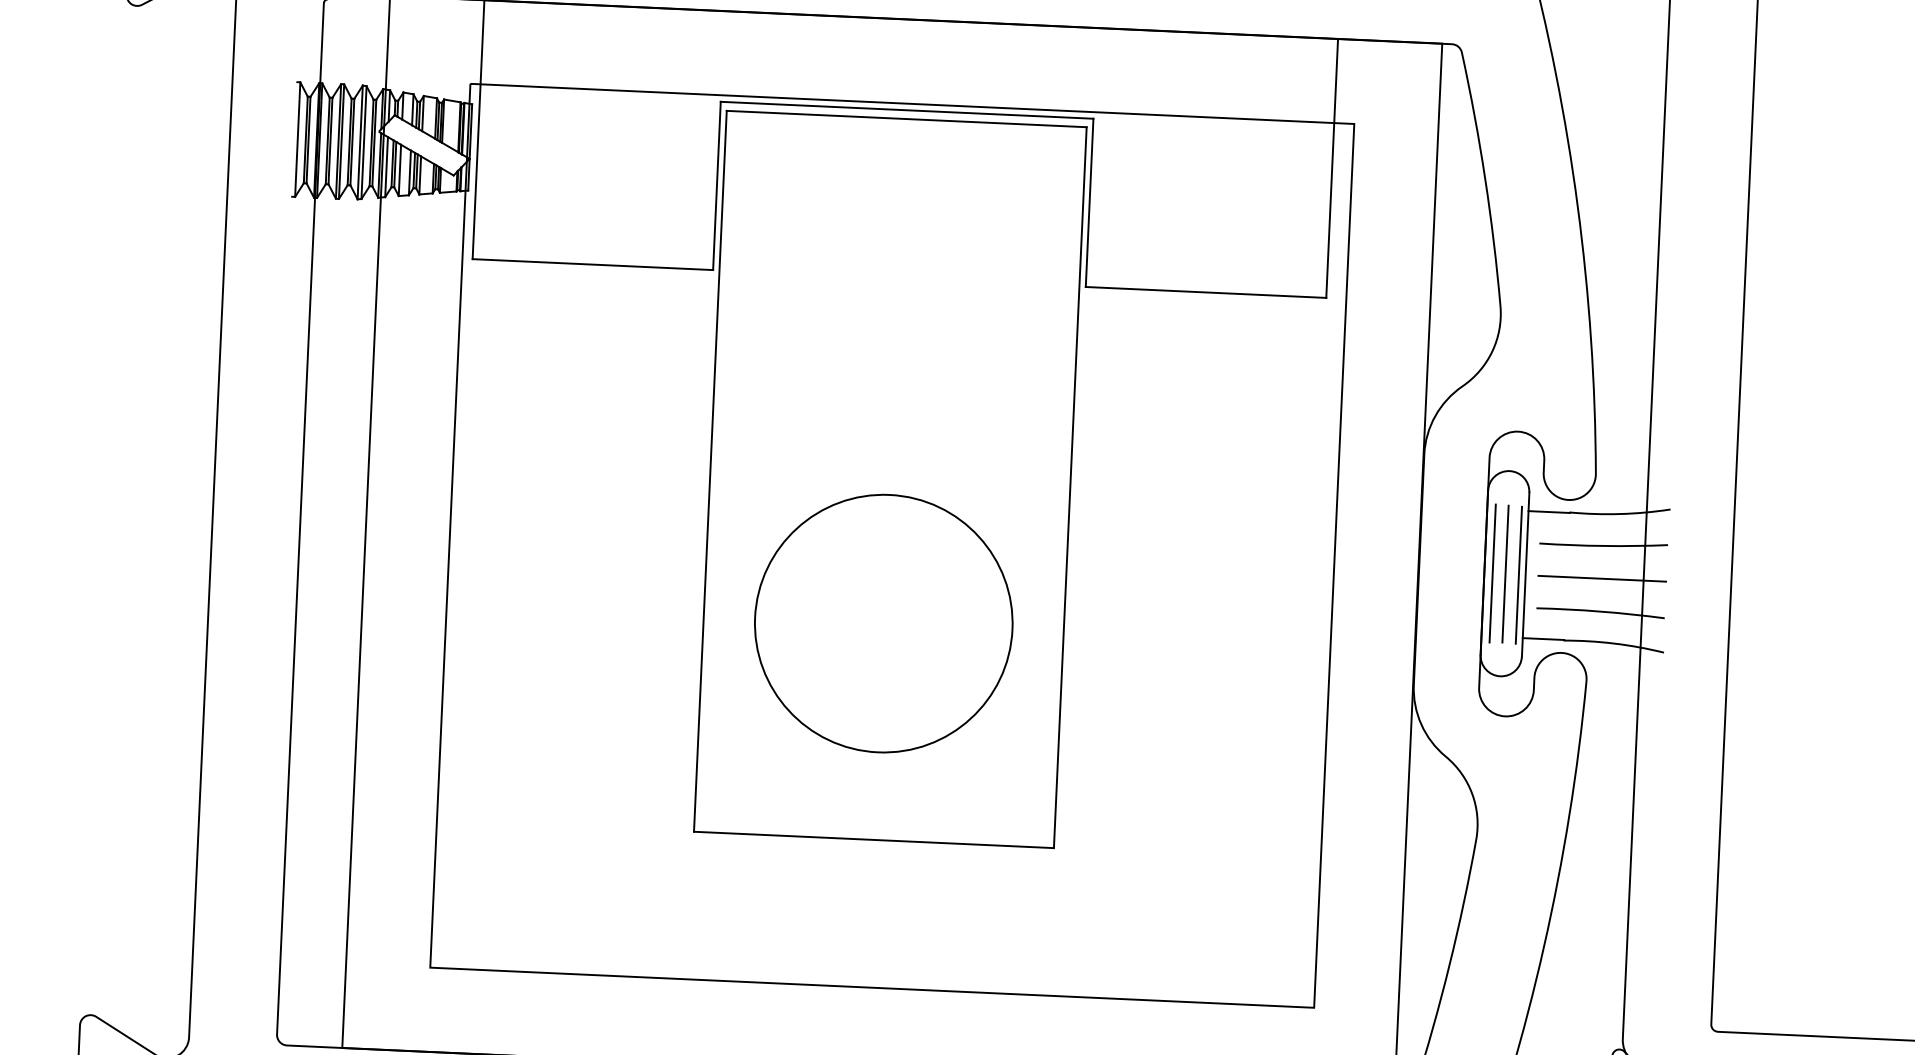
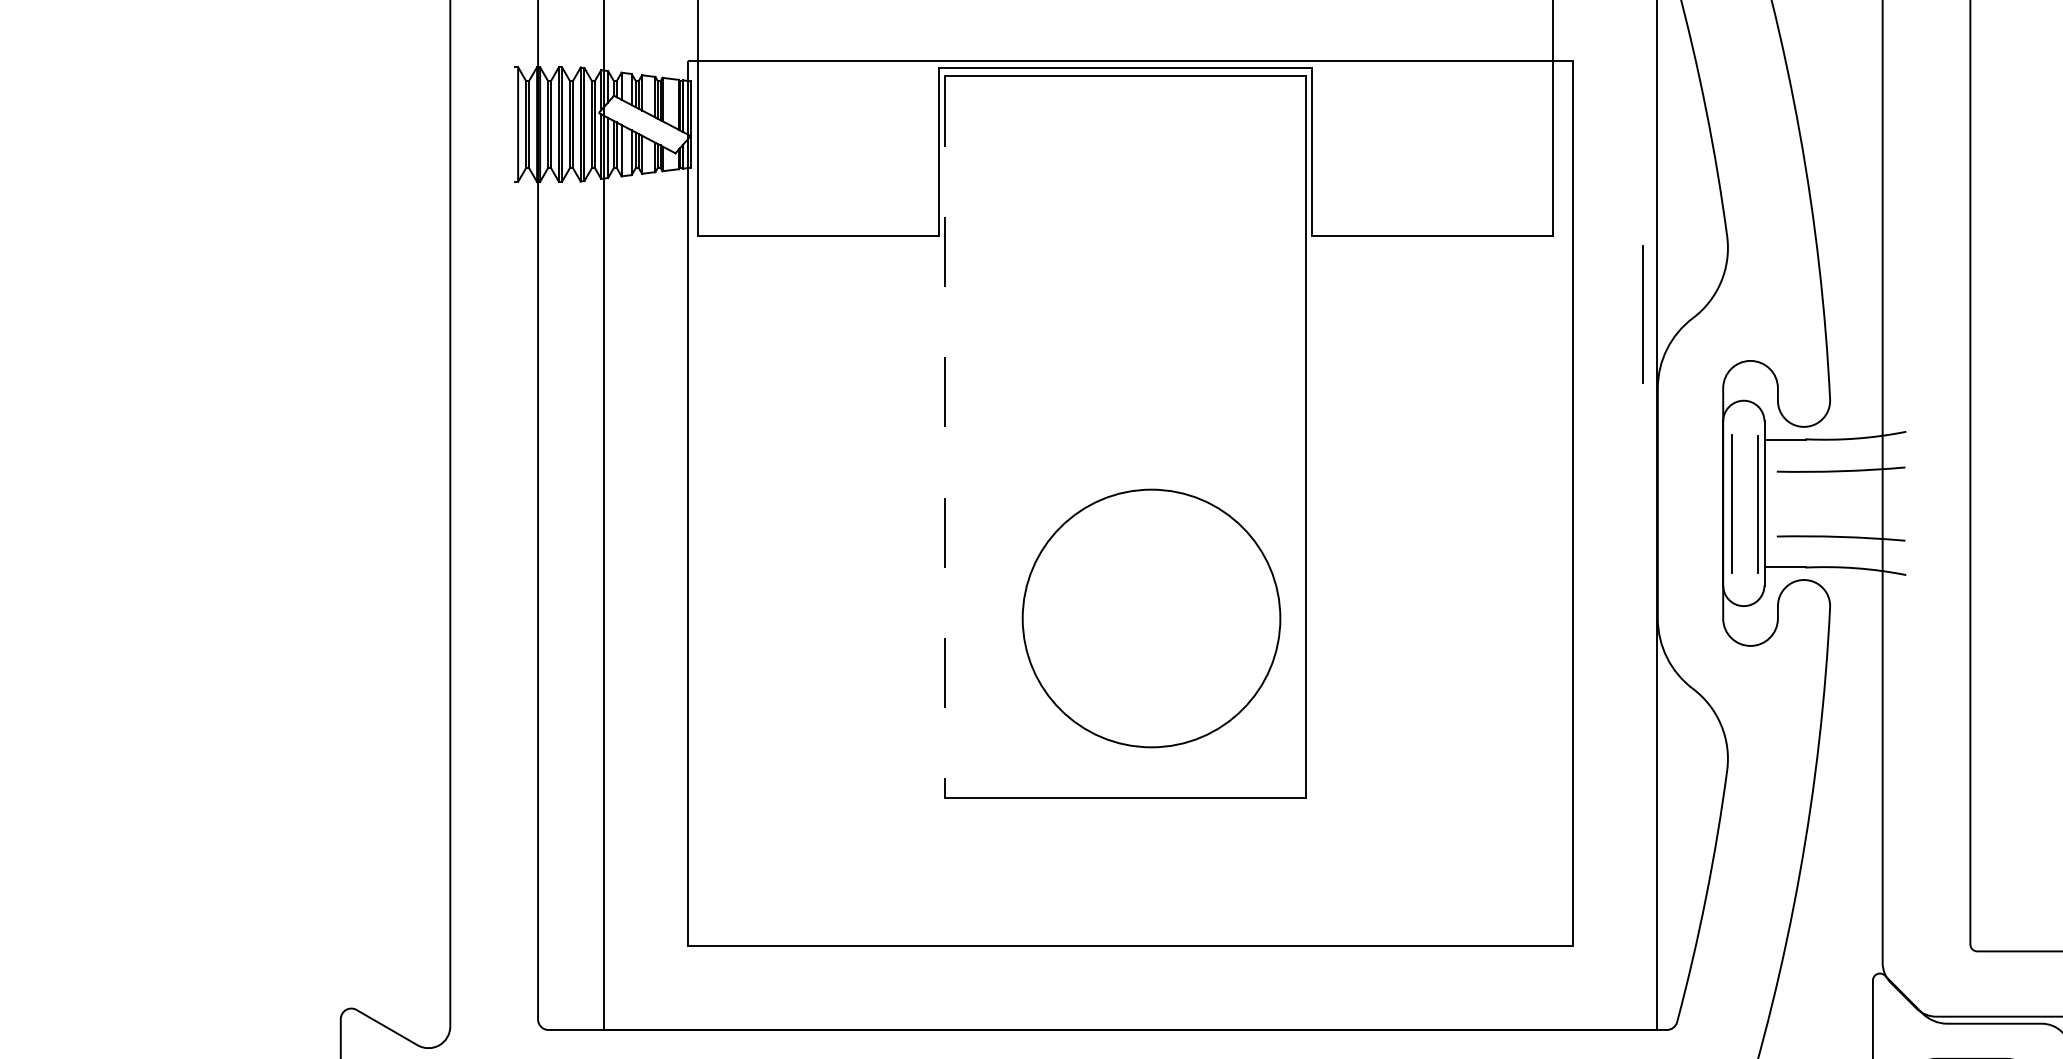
line: (710, 471) -> (945, 437), solid -> dashed
line: (1504, 573) -> (1642, 314), moved
line: (1602, 579) -> (1841, 504), removed
circle: (883, 623) -> (1151, 618), moved

